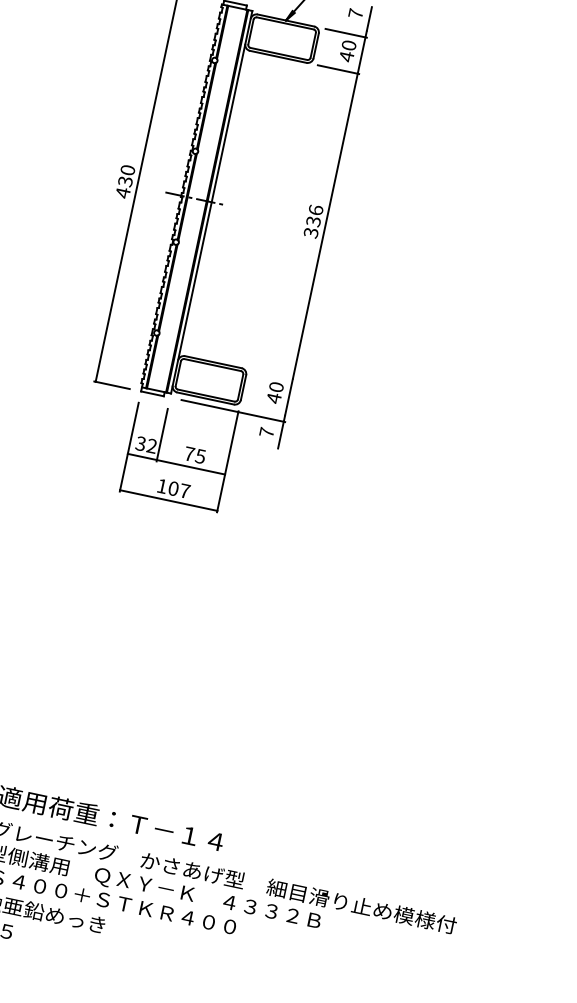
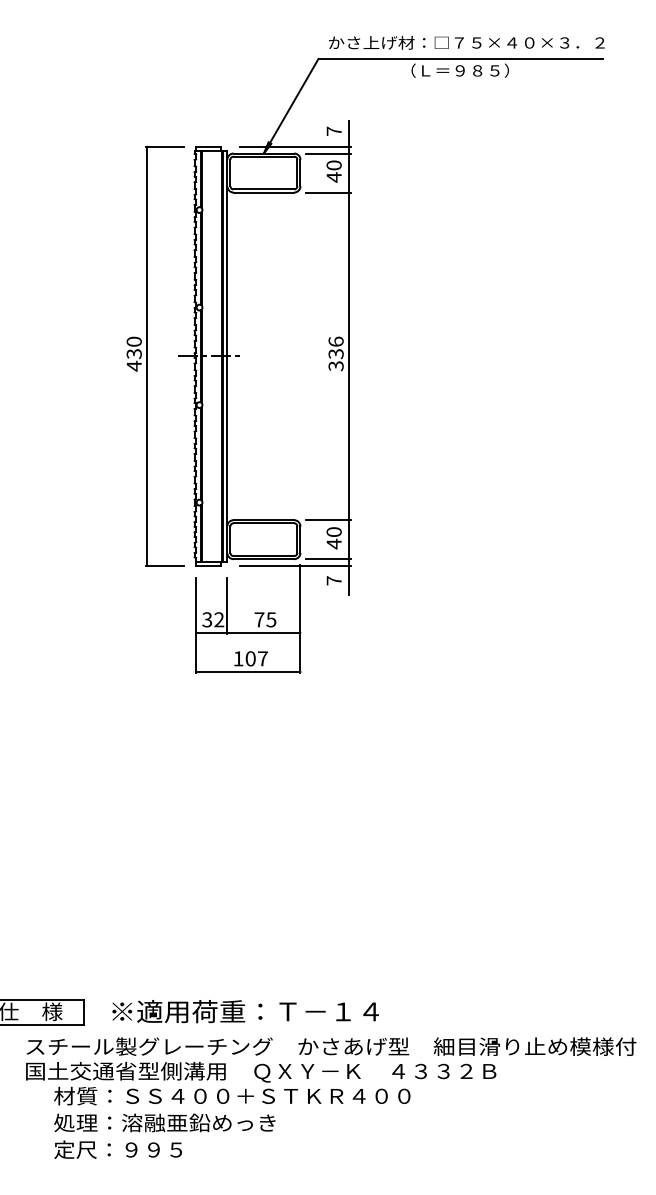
line: (315, 20) -> (294, 146), added
line: (273, 375) -> (328, 520), added
line: (265, 411) -> (328, 559), added

